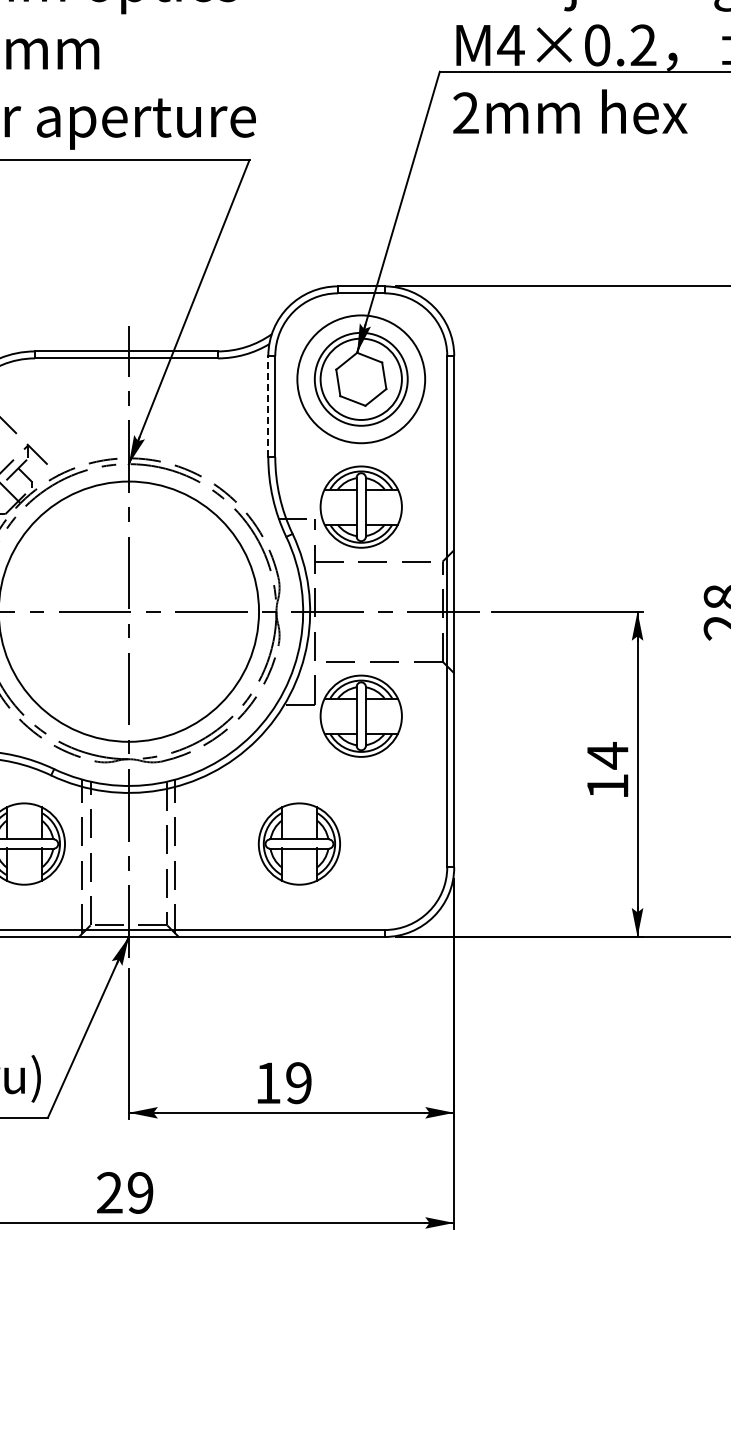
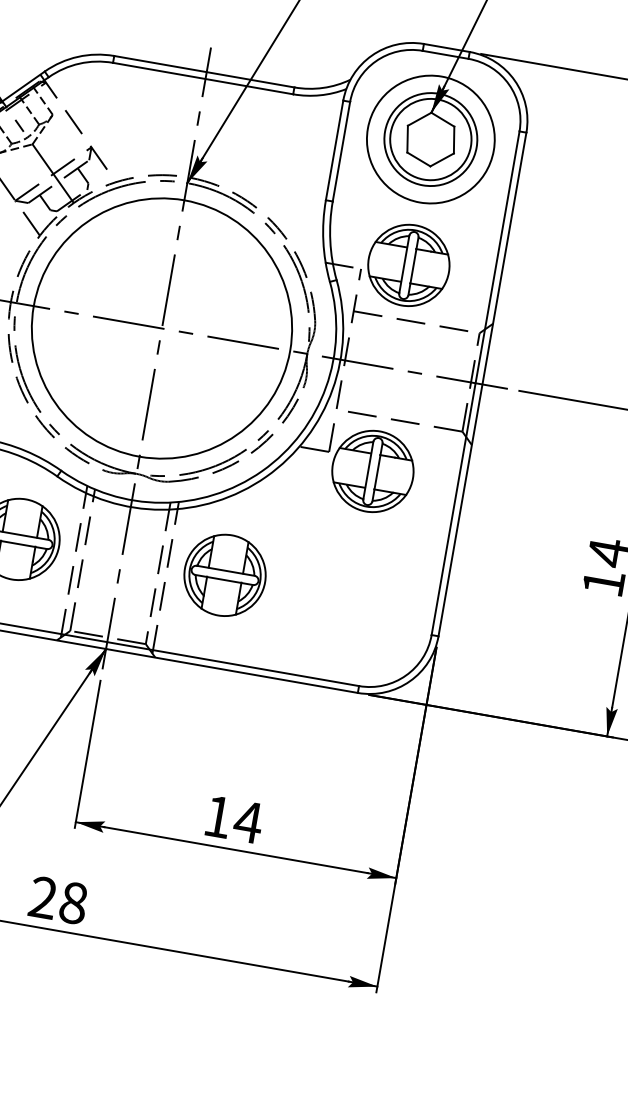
line: (268, 406) -> (334, 150), dashed -> solid
part: (298, 843) -> (224, 574), moved
text: (298, 1083) -> (247, 822), 19 -> 14
text: (140, 1192) -> (73, 902), 29 -> 28

